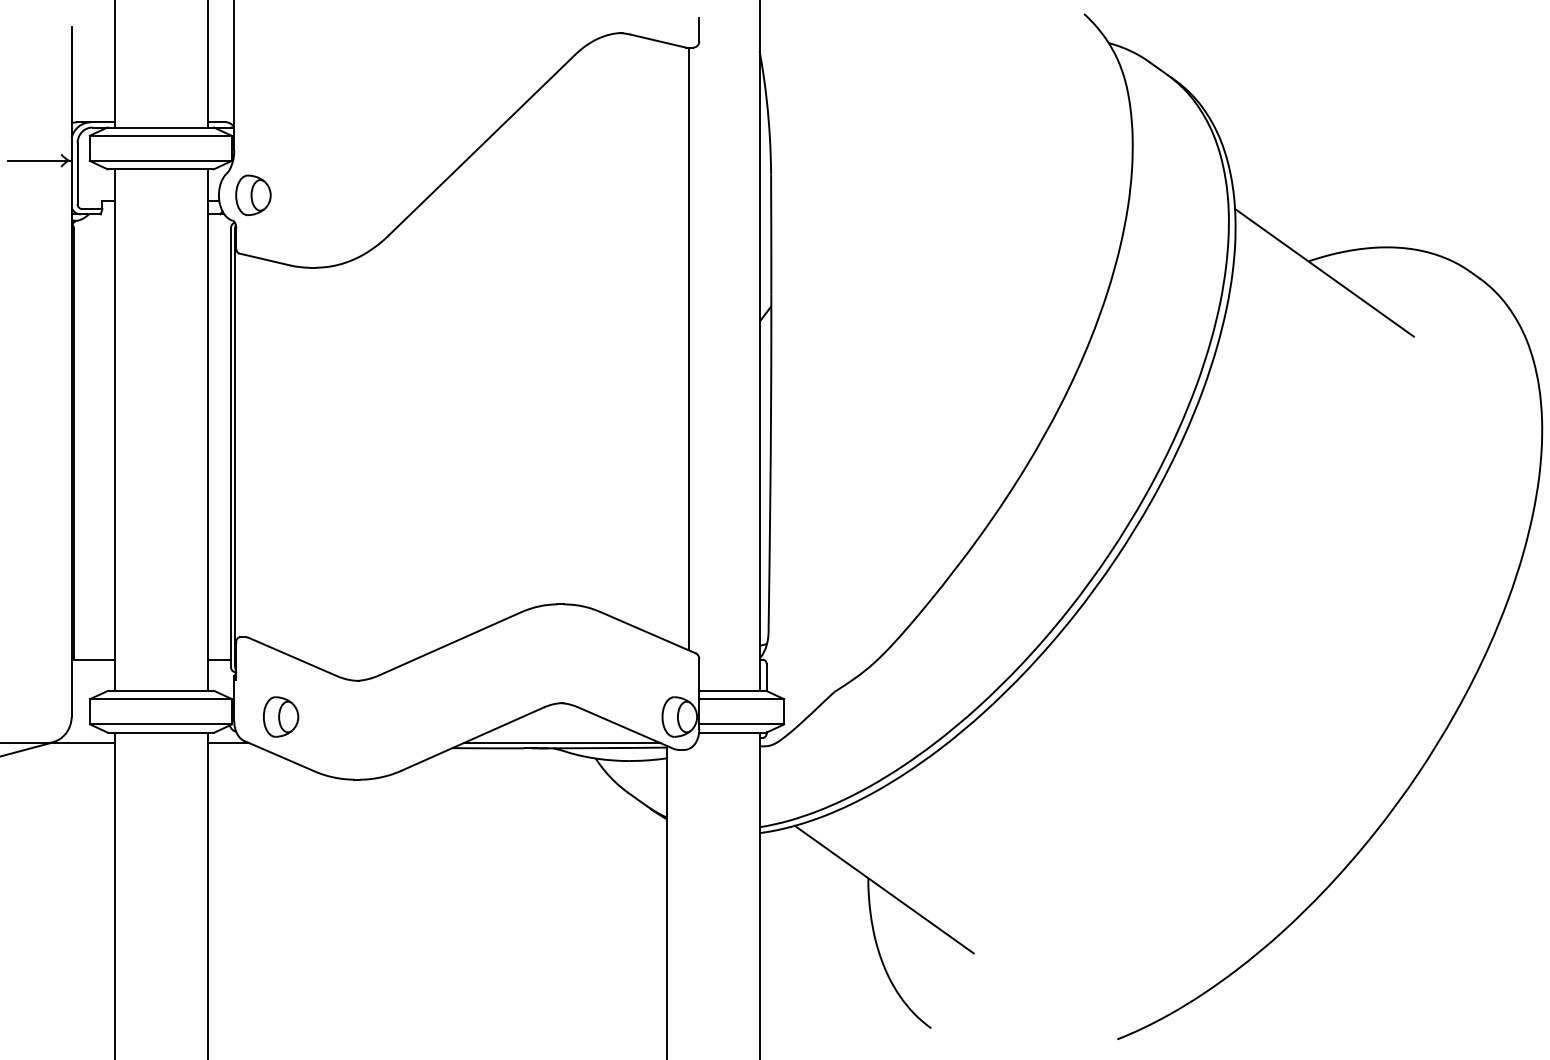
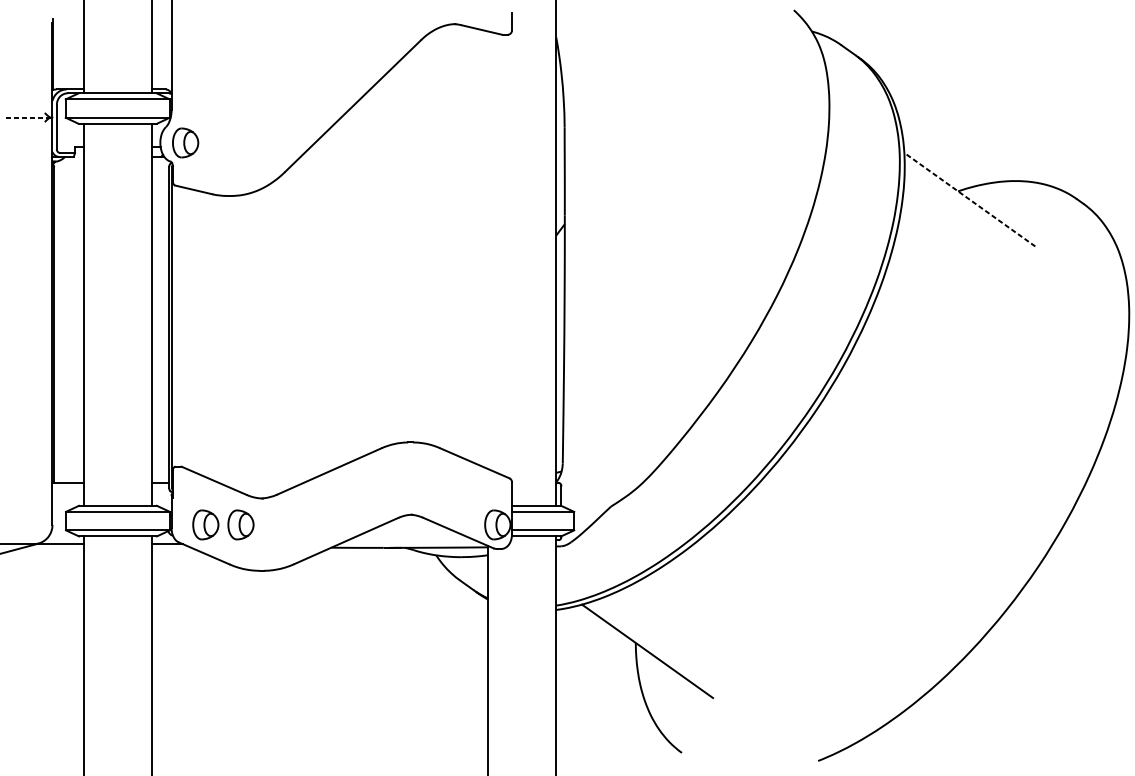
line: (38, 160) -> (28, 117), solid -> dashed
line: (1324, 272) -> (969, 199), solid -> dashed
line: (689, 348) -> (504, 255), removed
part: (329, 716) -> (241, 524), added
line: (561, 743) -> (411, 544), removed

